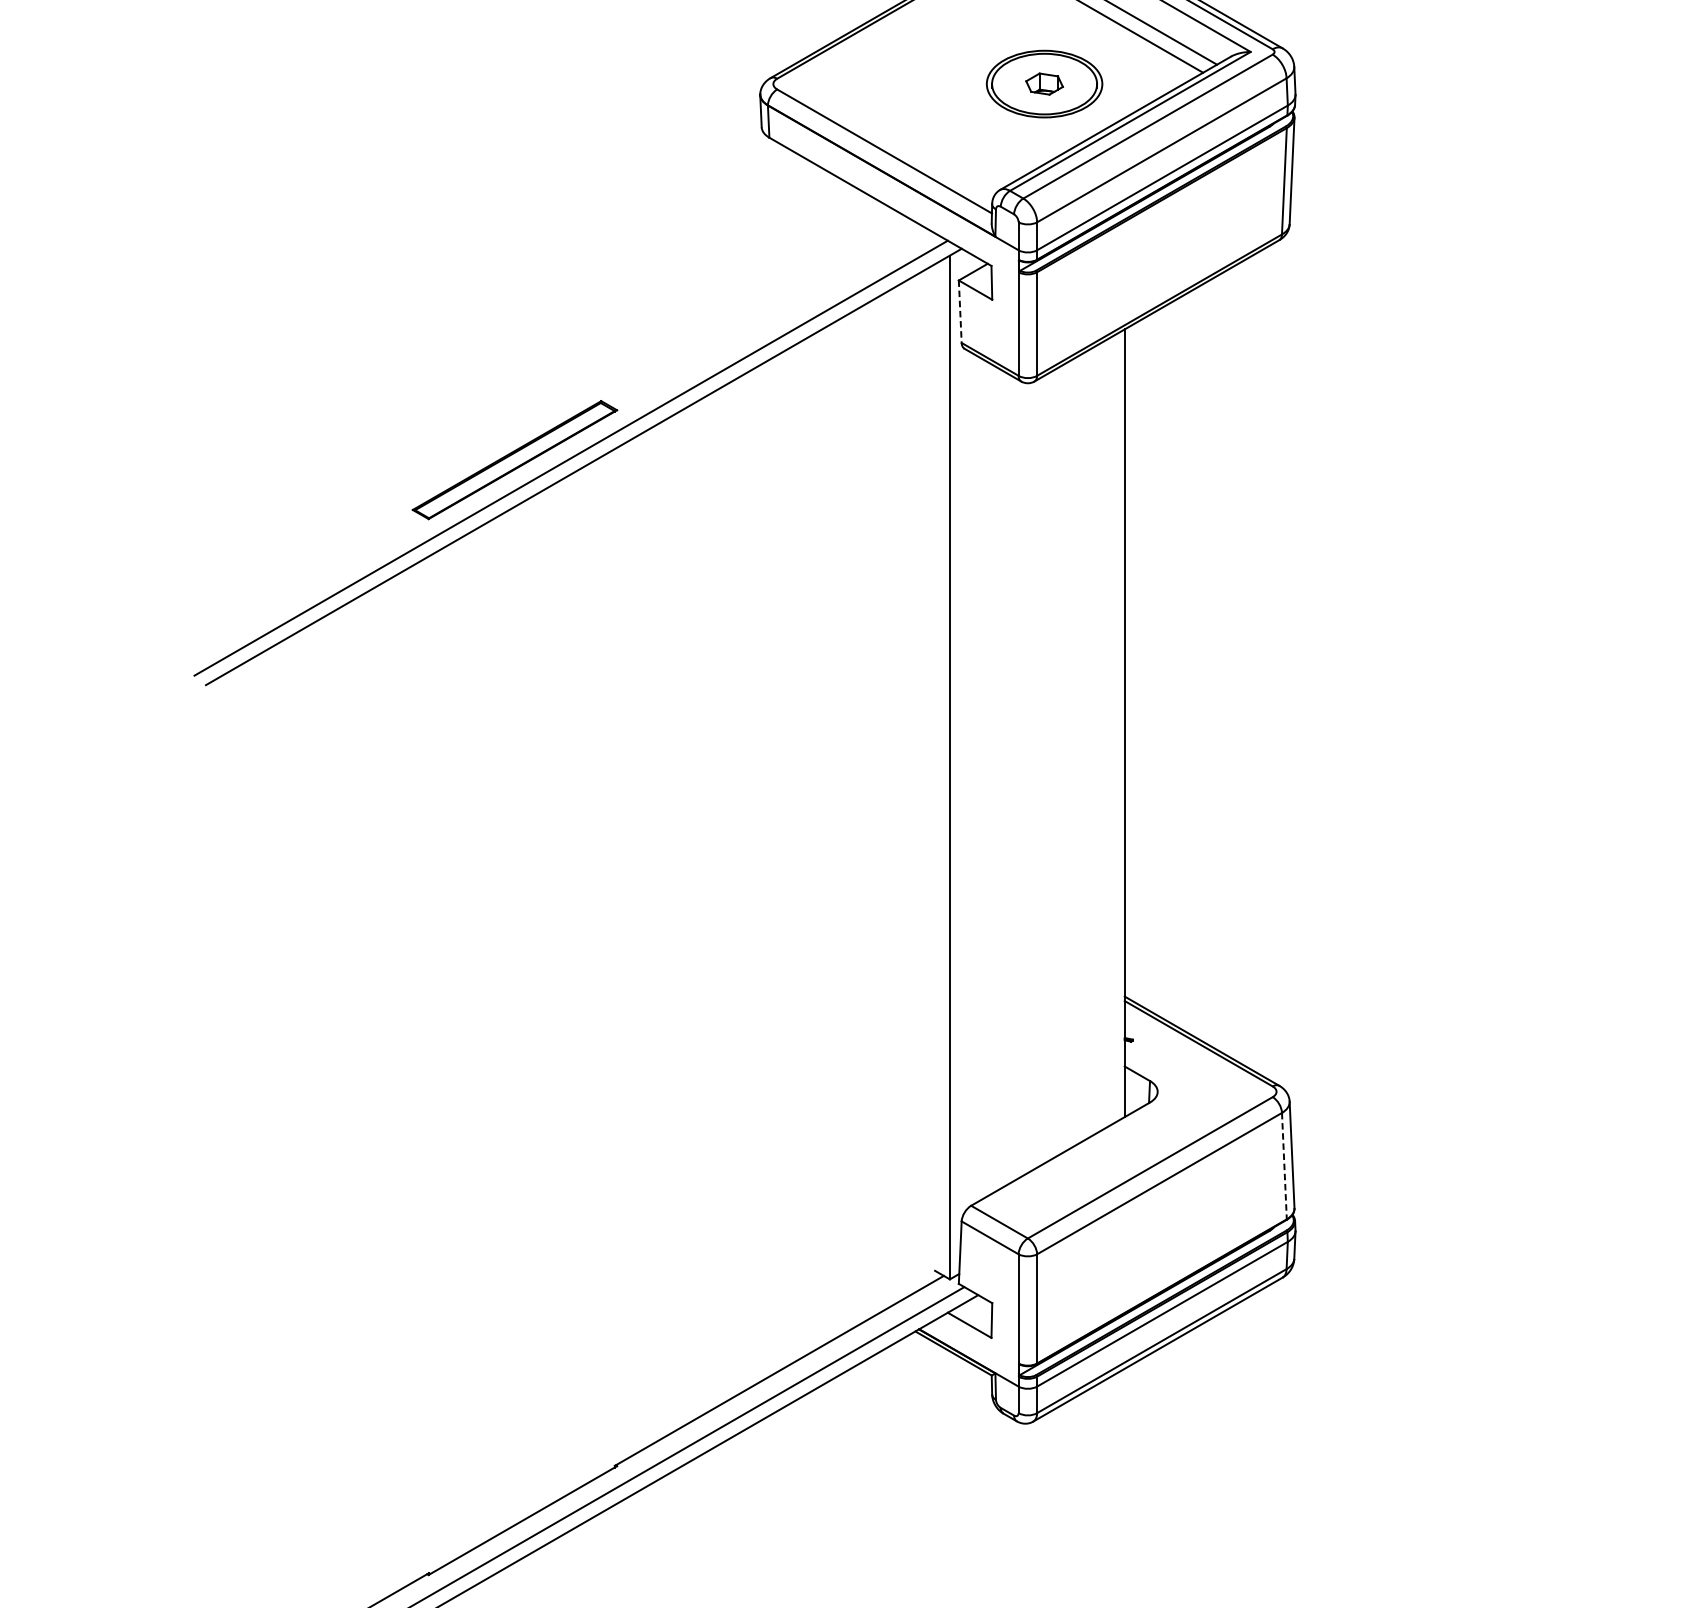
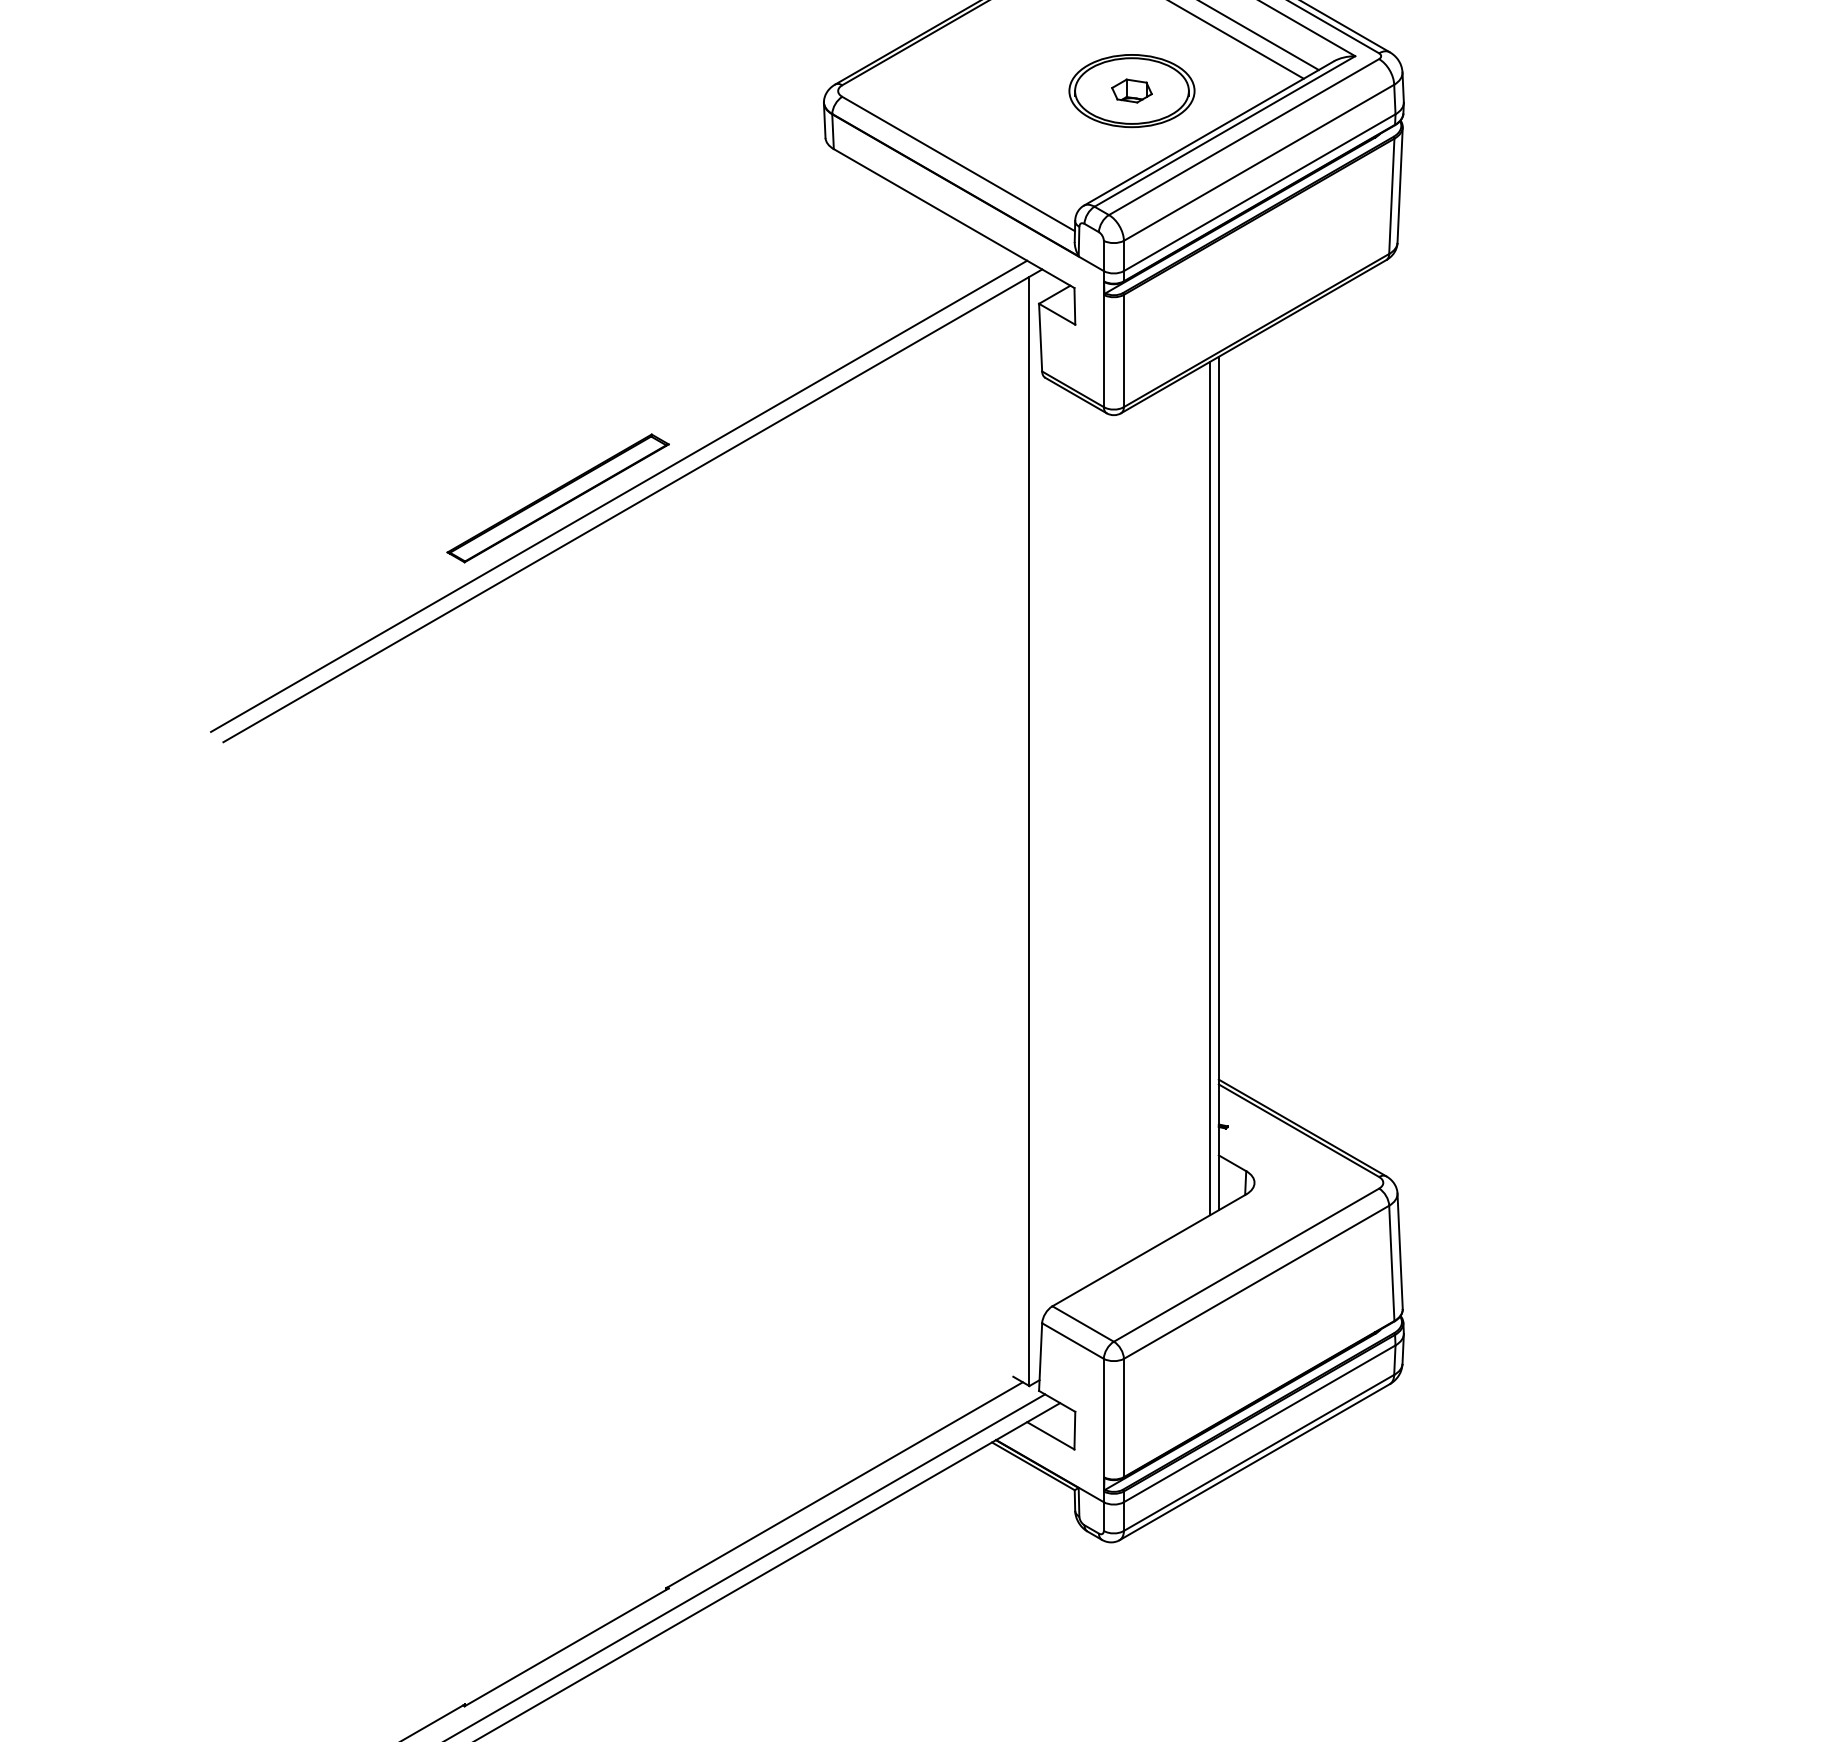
line: (960, 311) -> (1040, 337), dashed -> solid
line: (1117, 727) -> (1210, 788), added
line: (1284, 1166) -> (1391, 1263), dashed -> solid

